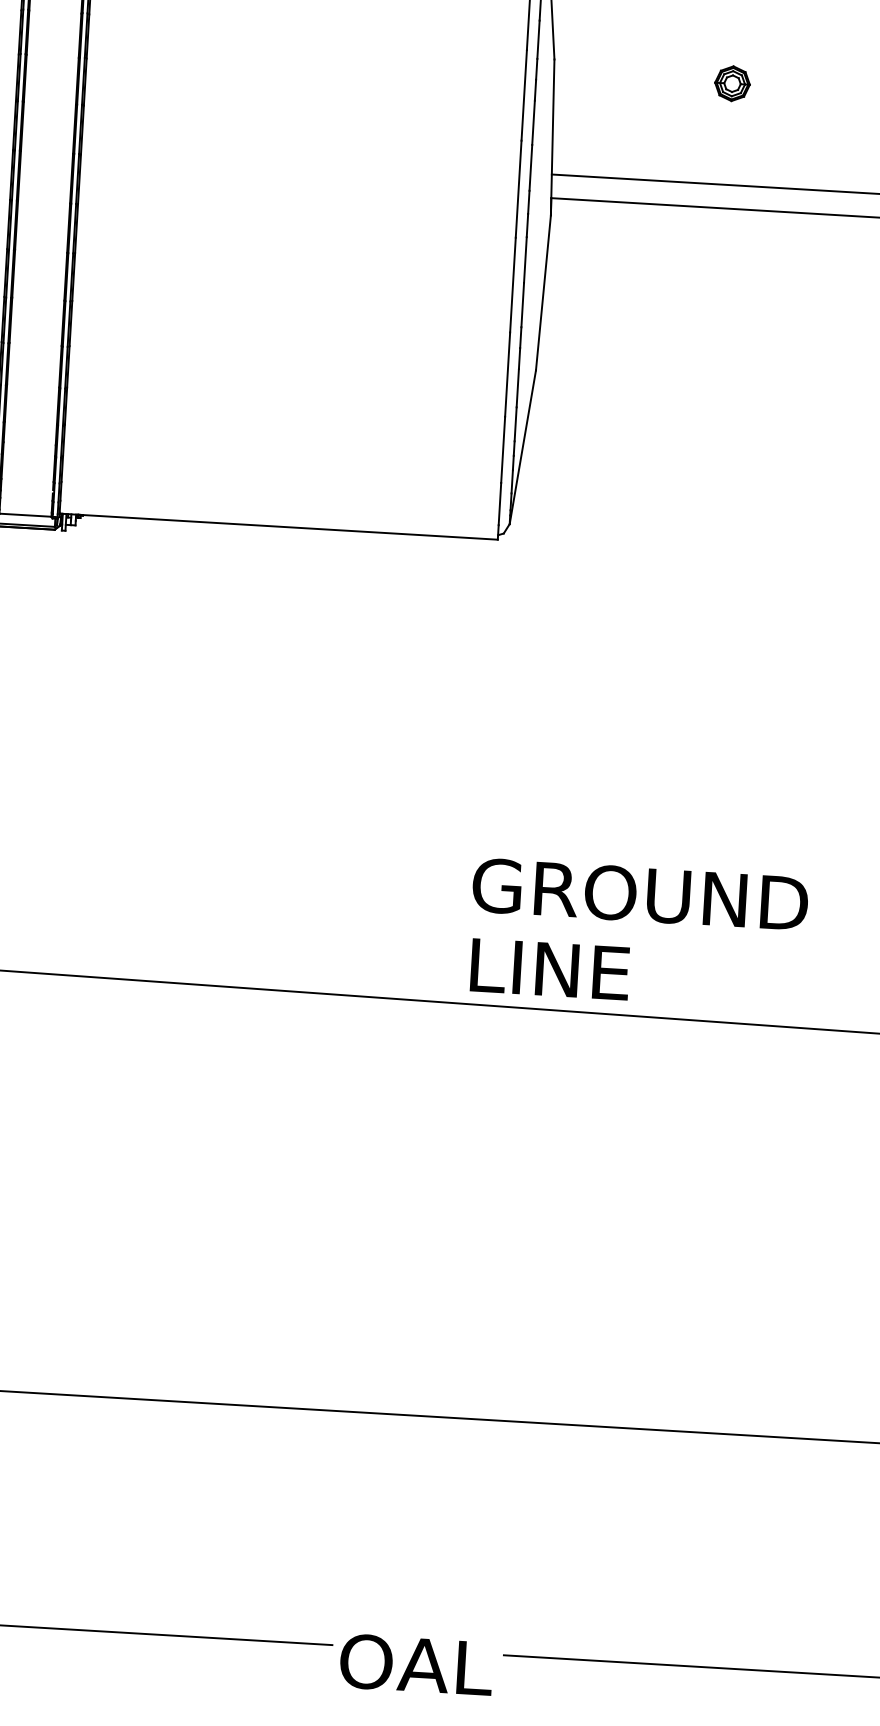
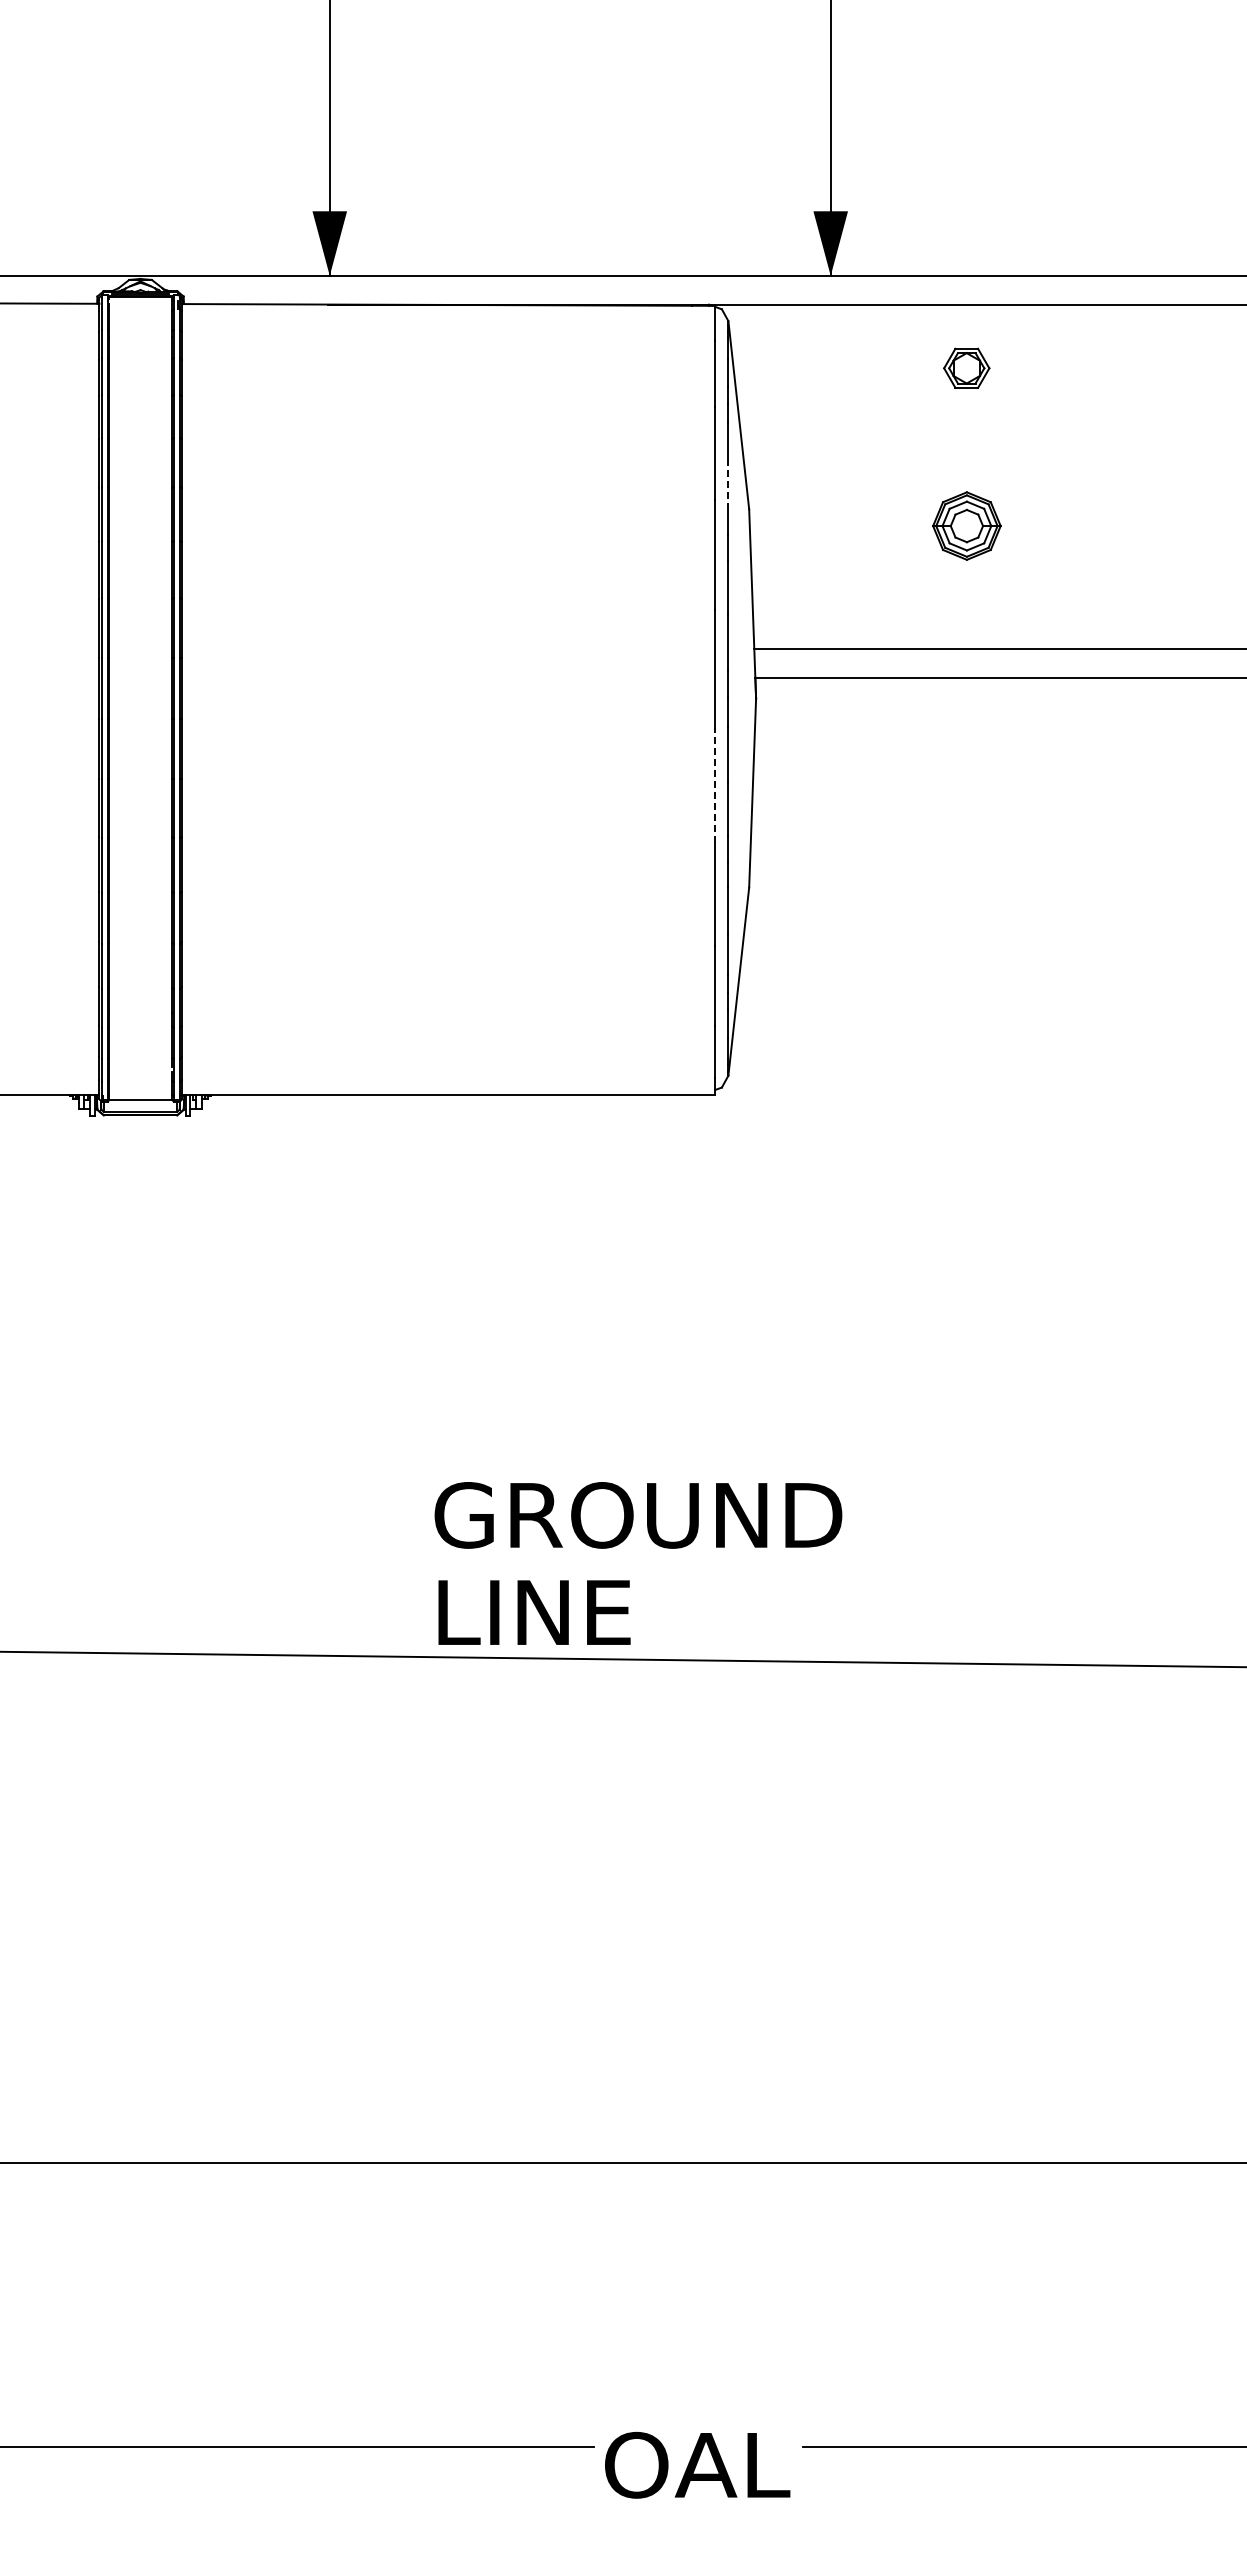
line: (538, 39) -> (728, 486), solid -> dashed
part: (732, 83) -> (966, 525), size x1.6
line: (513, 284) -> (715, 785), solid -> dashed
text: (638, 934) -> (638, 1563), moved

